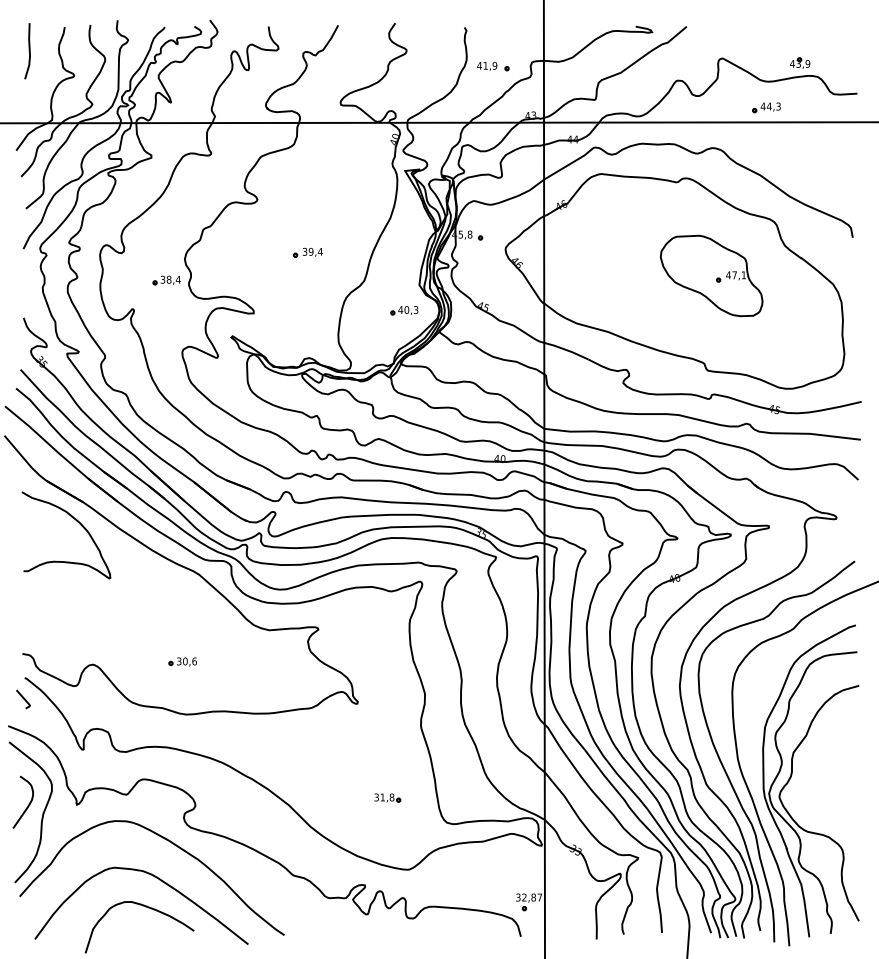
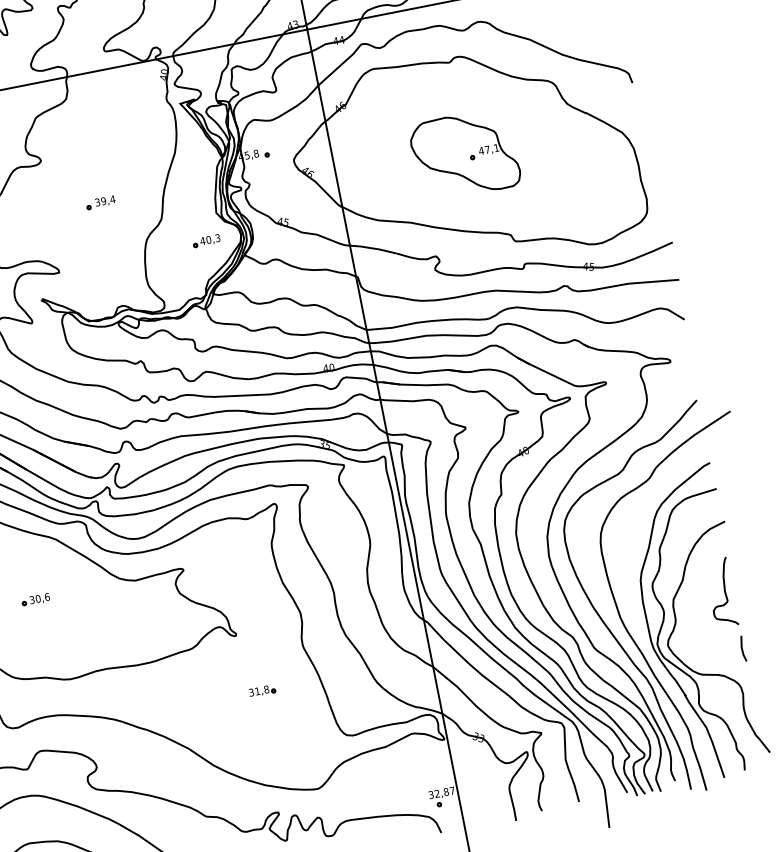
part: (711, 275) -> (464, 154), moved
part: (182, 661) -> (35, 599), moved
curve: (844, 754) -> (723, 591), added
part: (387, 797) -> (262, 690), moved
line: (852, 814) -> (743, 649), added

